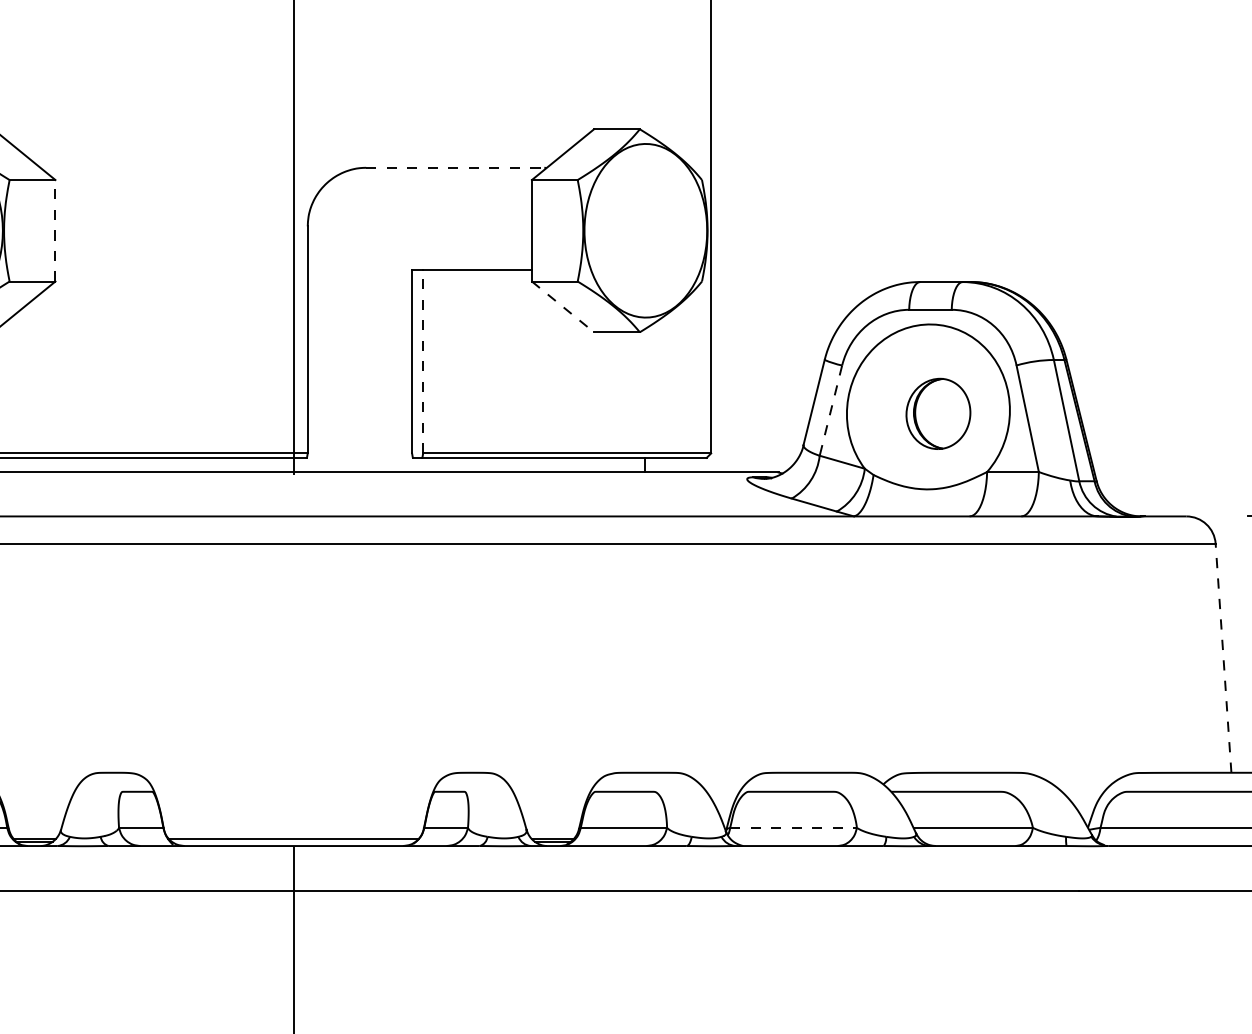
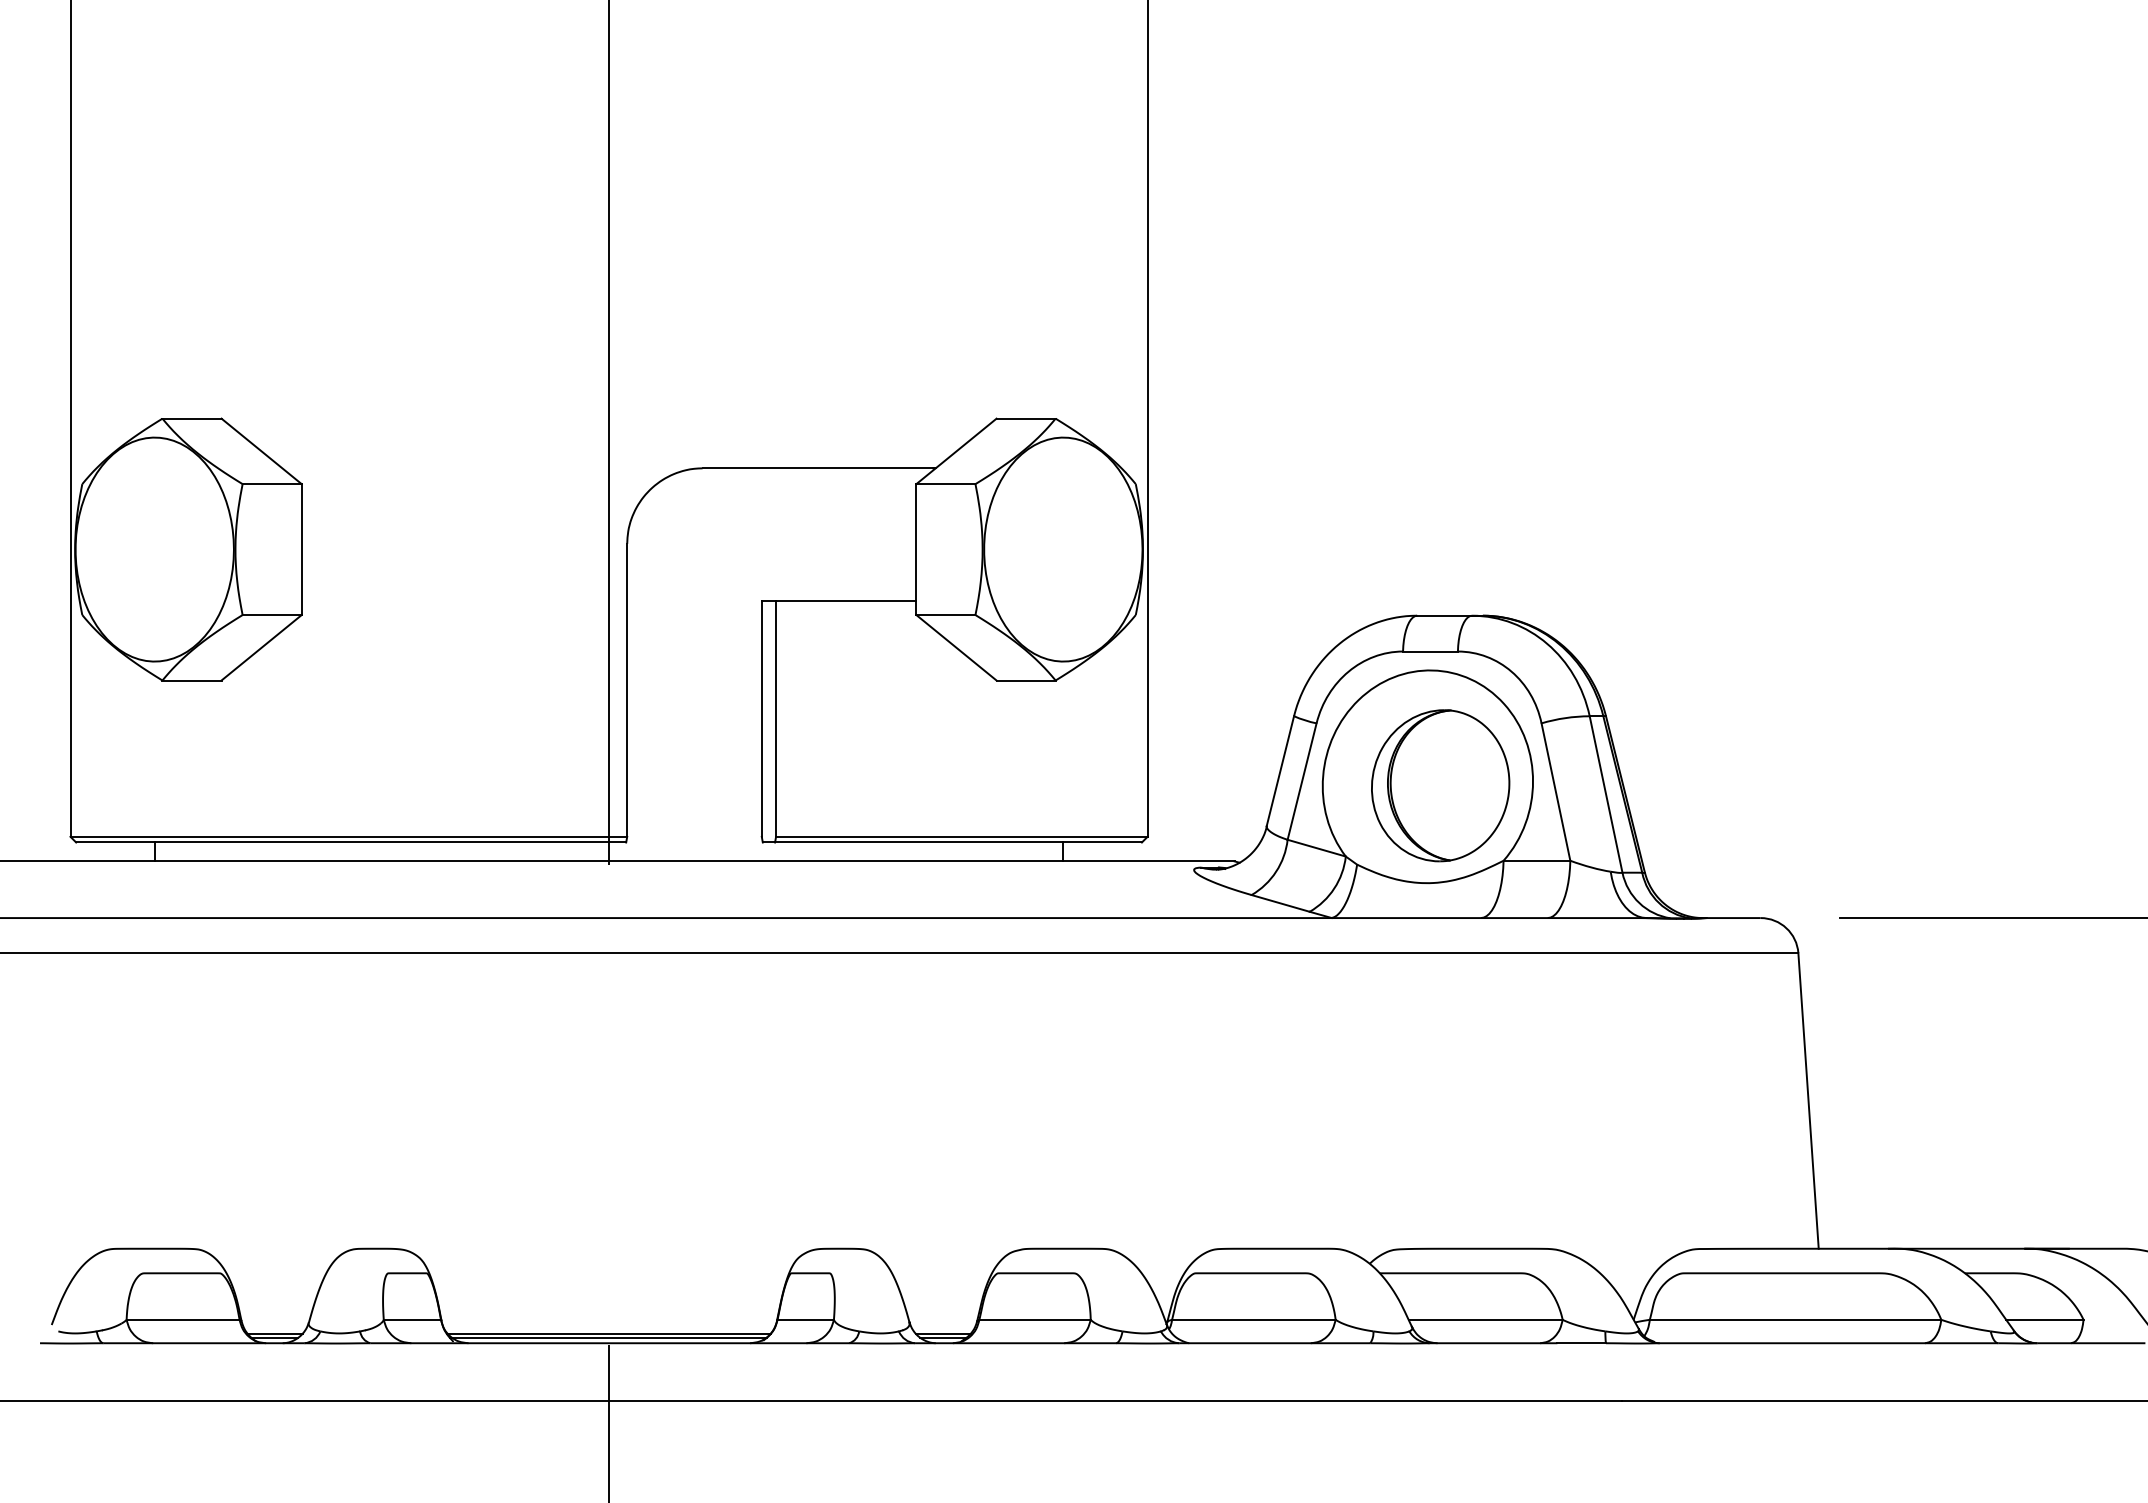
line: (456, 167) -> (819, 468), dashed -> solid
line: (55, 230) -> (301, 549), dashed -> solid
line: (563, 306) -> (956, 647), dashed -> solid
line: (423, 361) -> (776, 718), dashed -> solid
line: (831, 410) -> (1302, 781), dashed -> solid
part: (938, 413) -> (1440, 785), size x1.67
line: (1223, 657) -> (1808, 1100), dashed -> solid
line: (793, 827) -> (1253, 1319), dashed -> solid
line: (292, 841) -> (607, 1337), added

